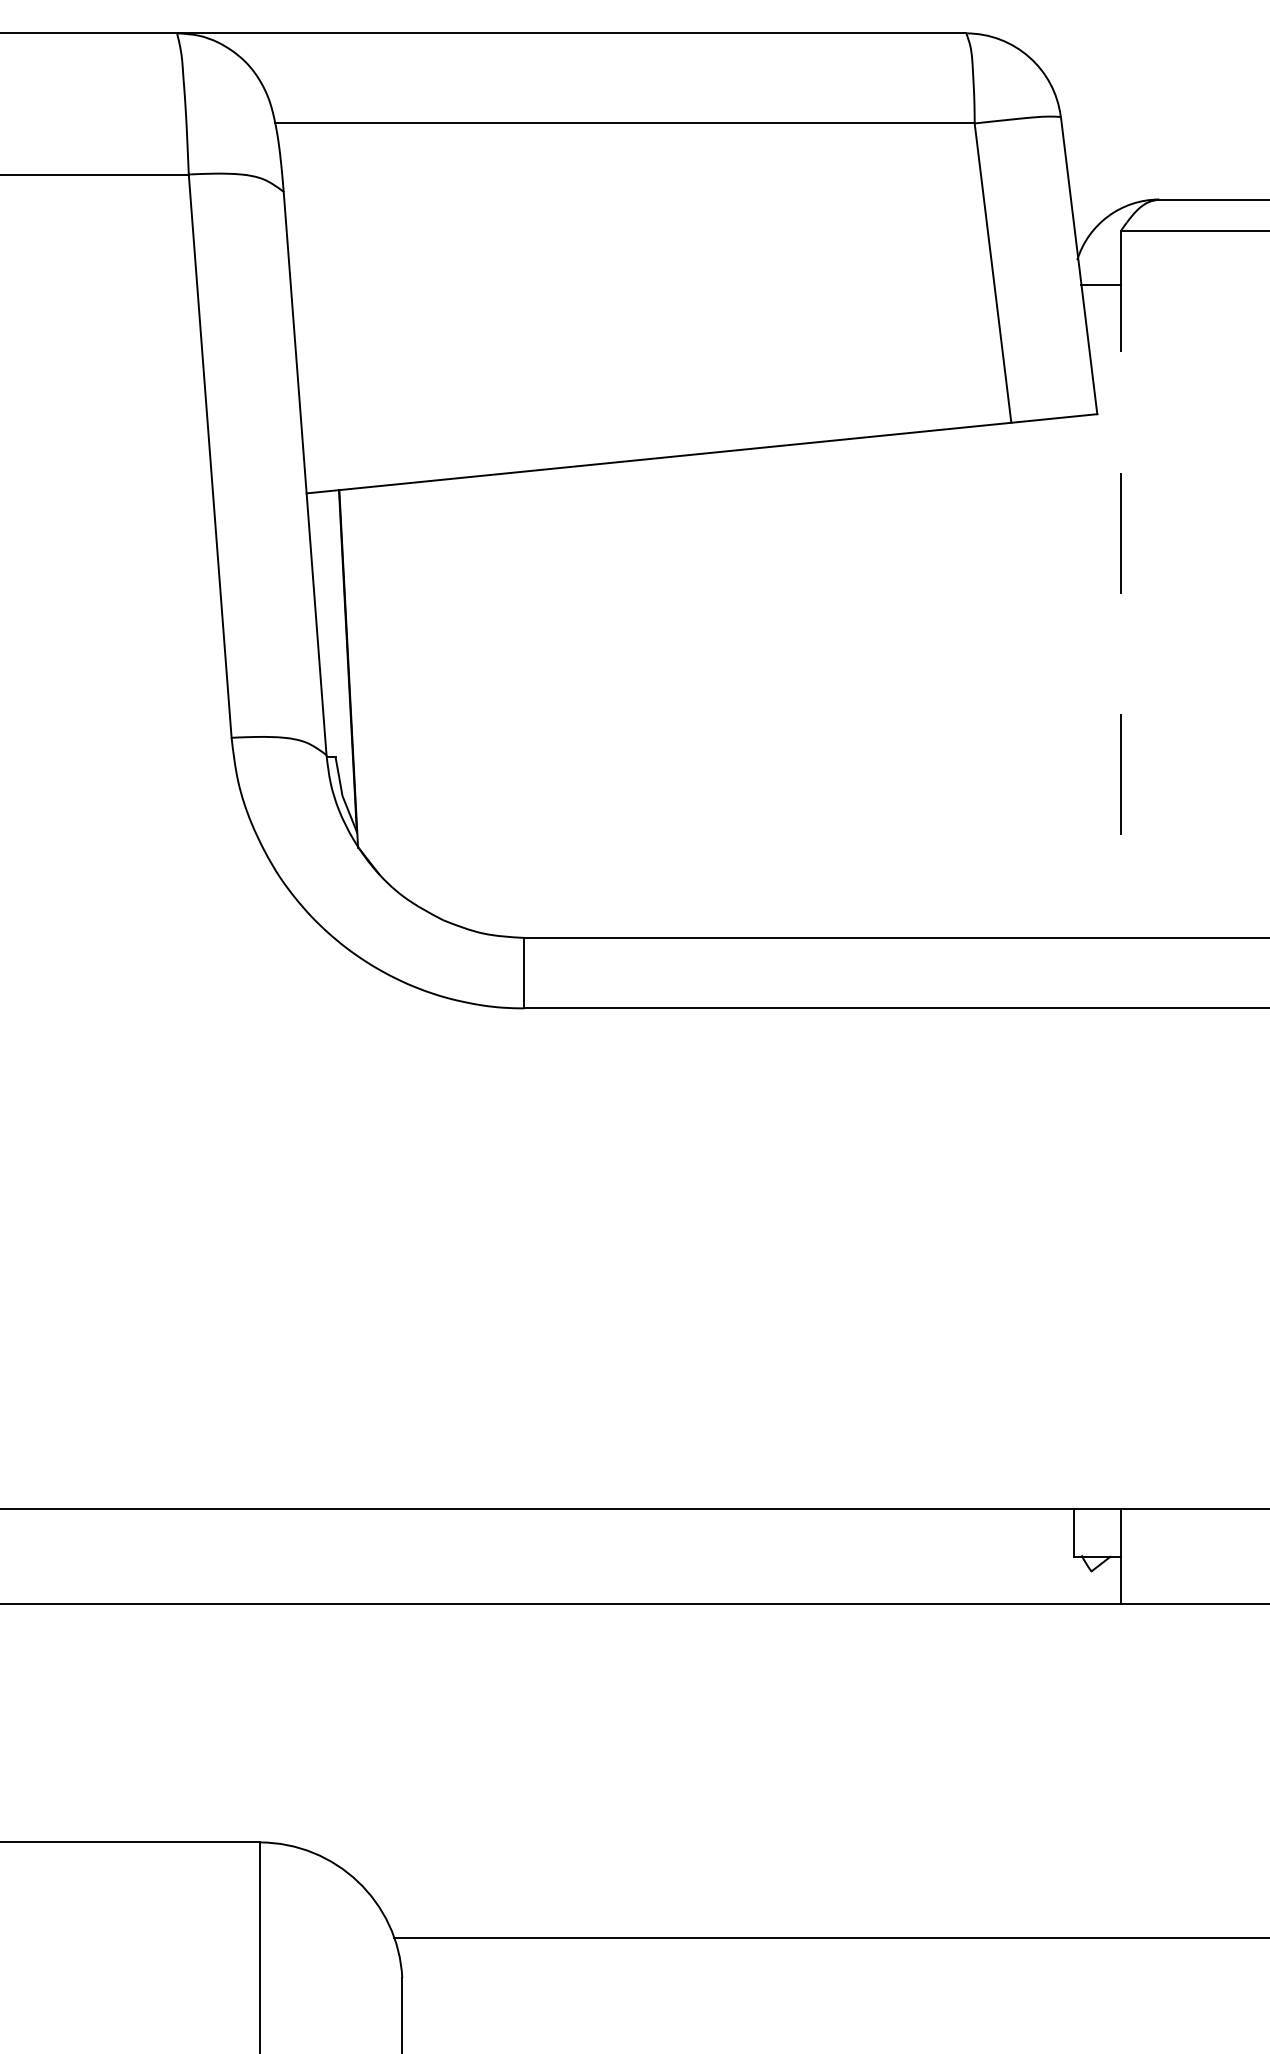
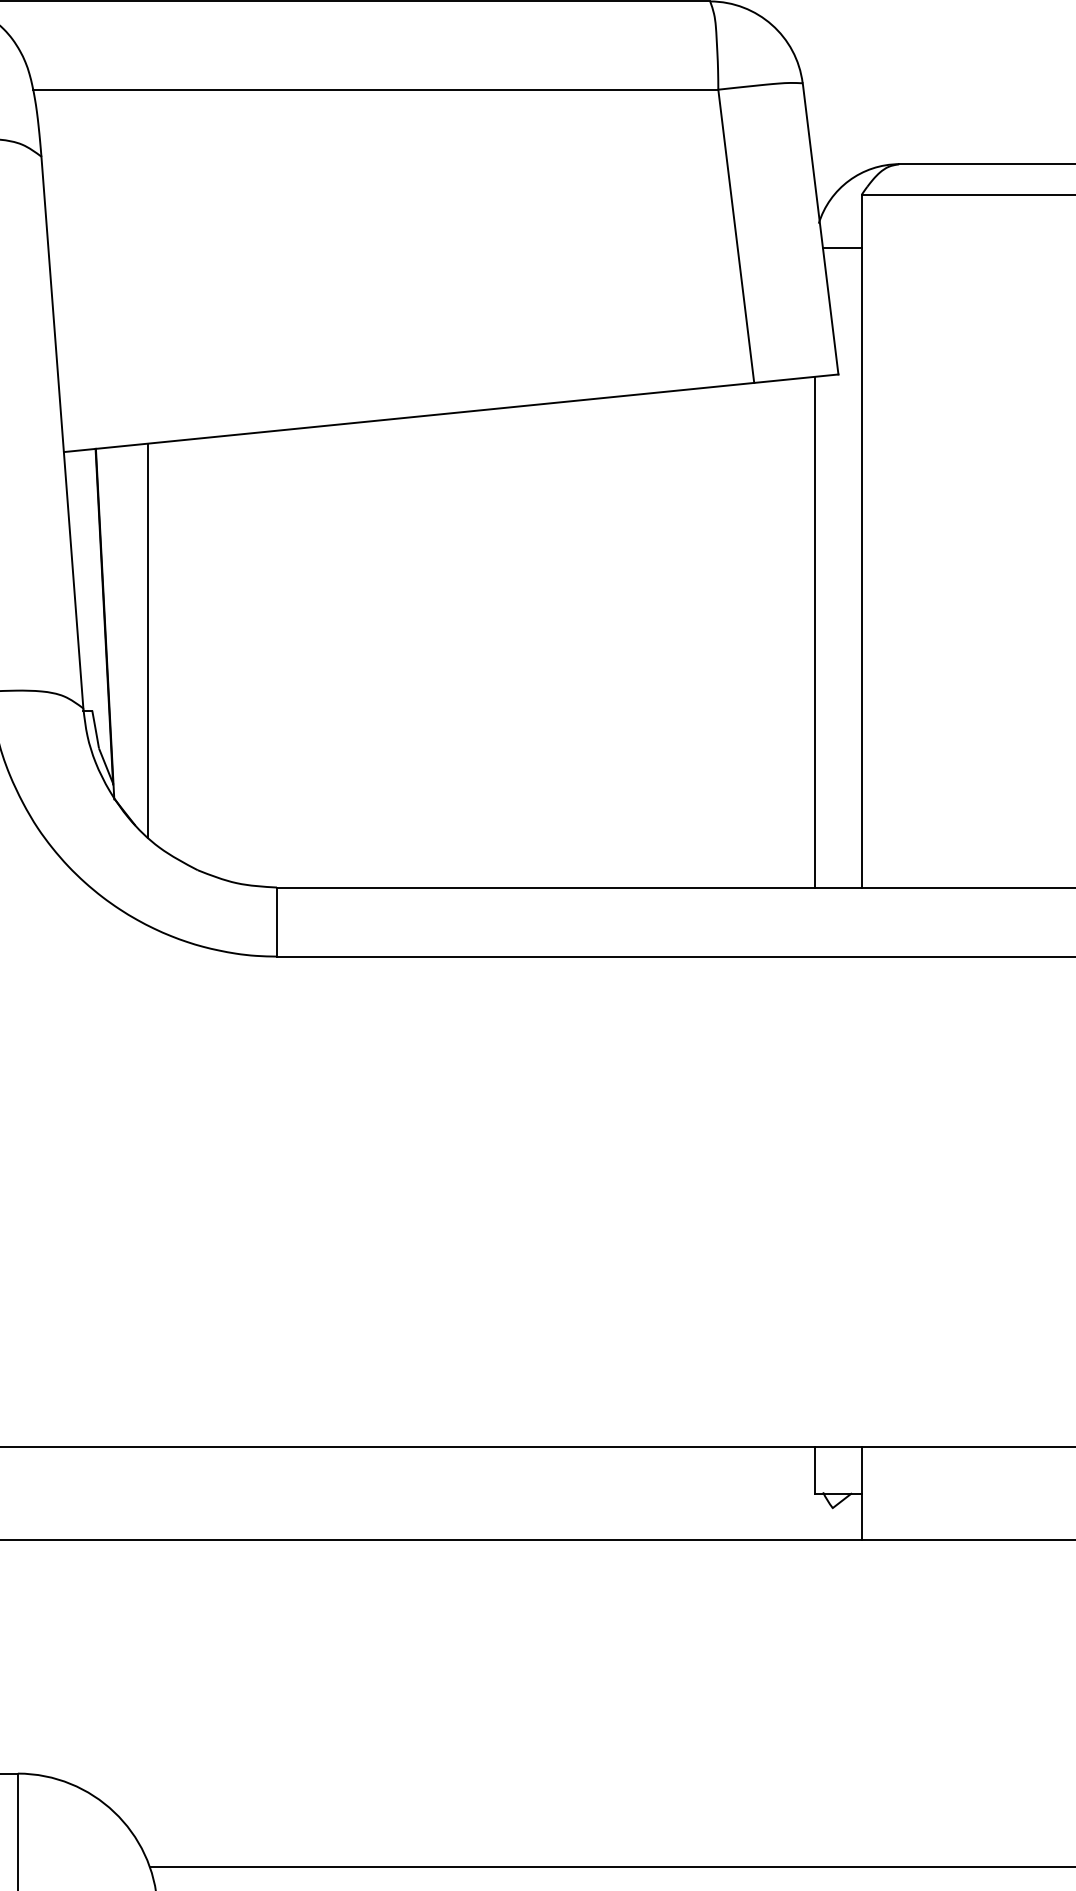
line: (1121, 584) -> (862, 541), dashed -> solid
line: (1073, 676) -> (815, 631), added
line: (392, 685) -> (148, 640), added

